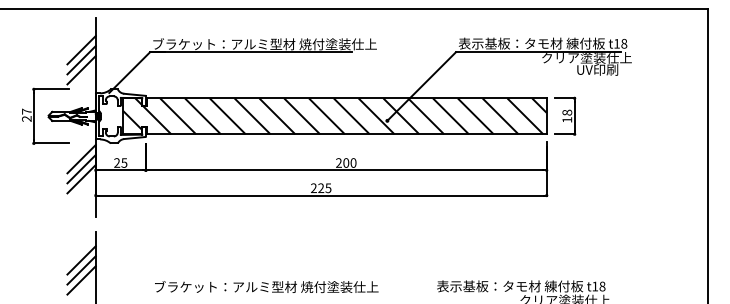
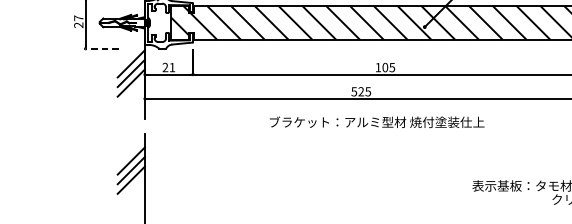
line: (50, 143) -> (101, 48), solid -> dashed
text: (124, 162) -> (172, 67), 25 -> 21
text: (346, 162) -> (385, 67), 200 -> 105
text: (313, 188) -> (353, 92), 225 -> 525
text: (266, 286) -> (376, 121), moved

